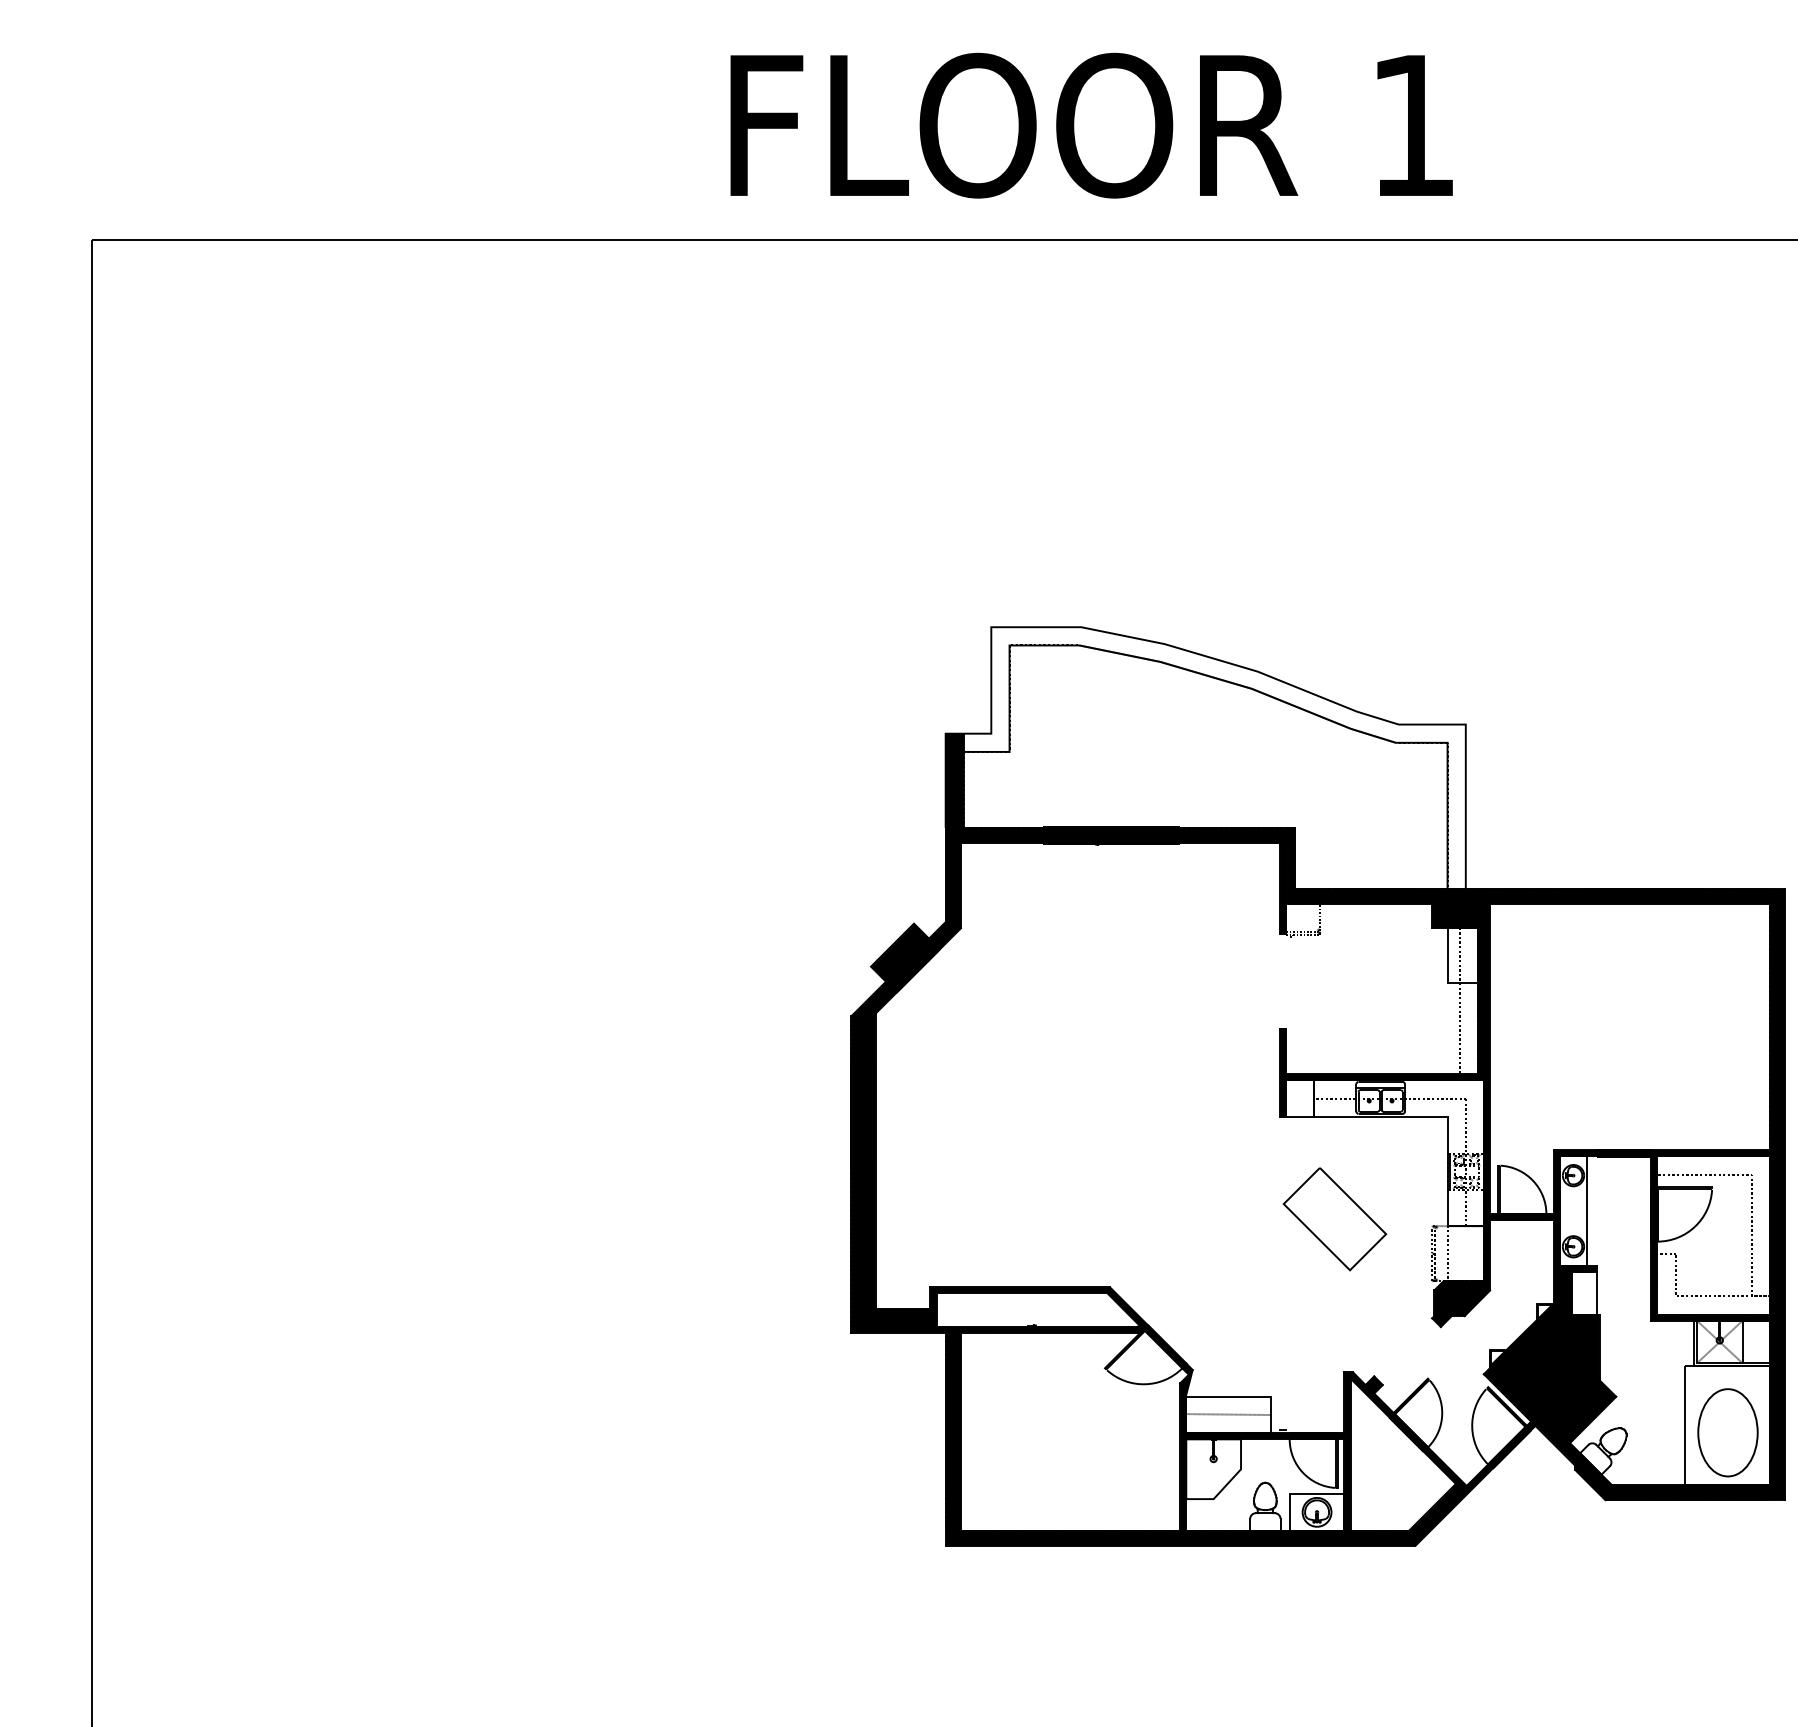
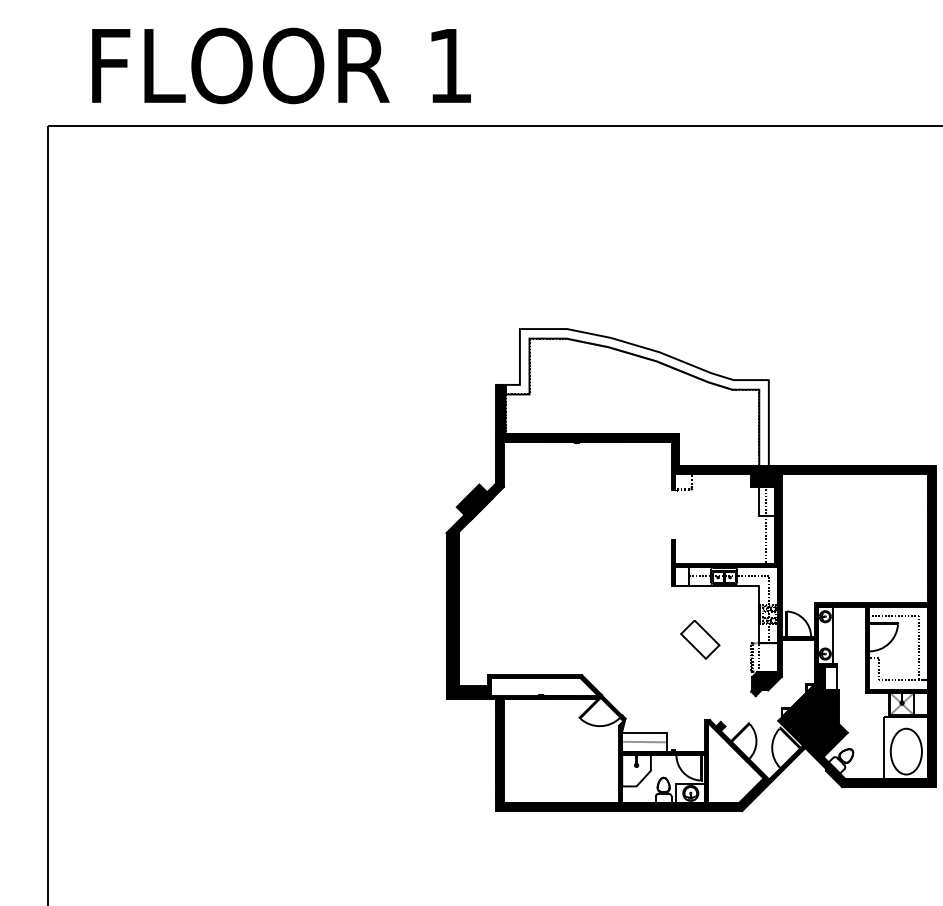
text: (1091, 124) -> (281, 65), moved
part: (1335, 1219) -> (700, 639), size x0.71

